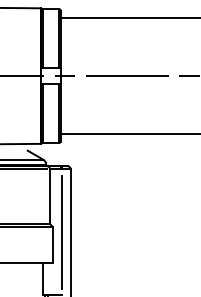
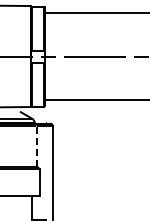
line: (50, 196) -> (37, 146), solid -> dashed
line: (62, 231) -> (46, 172), removed

